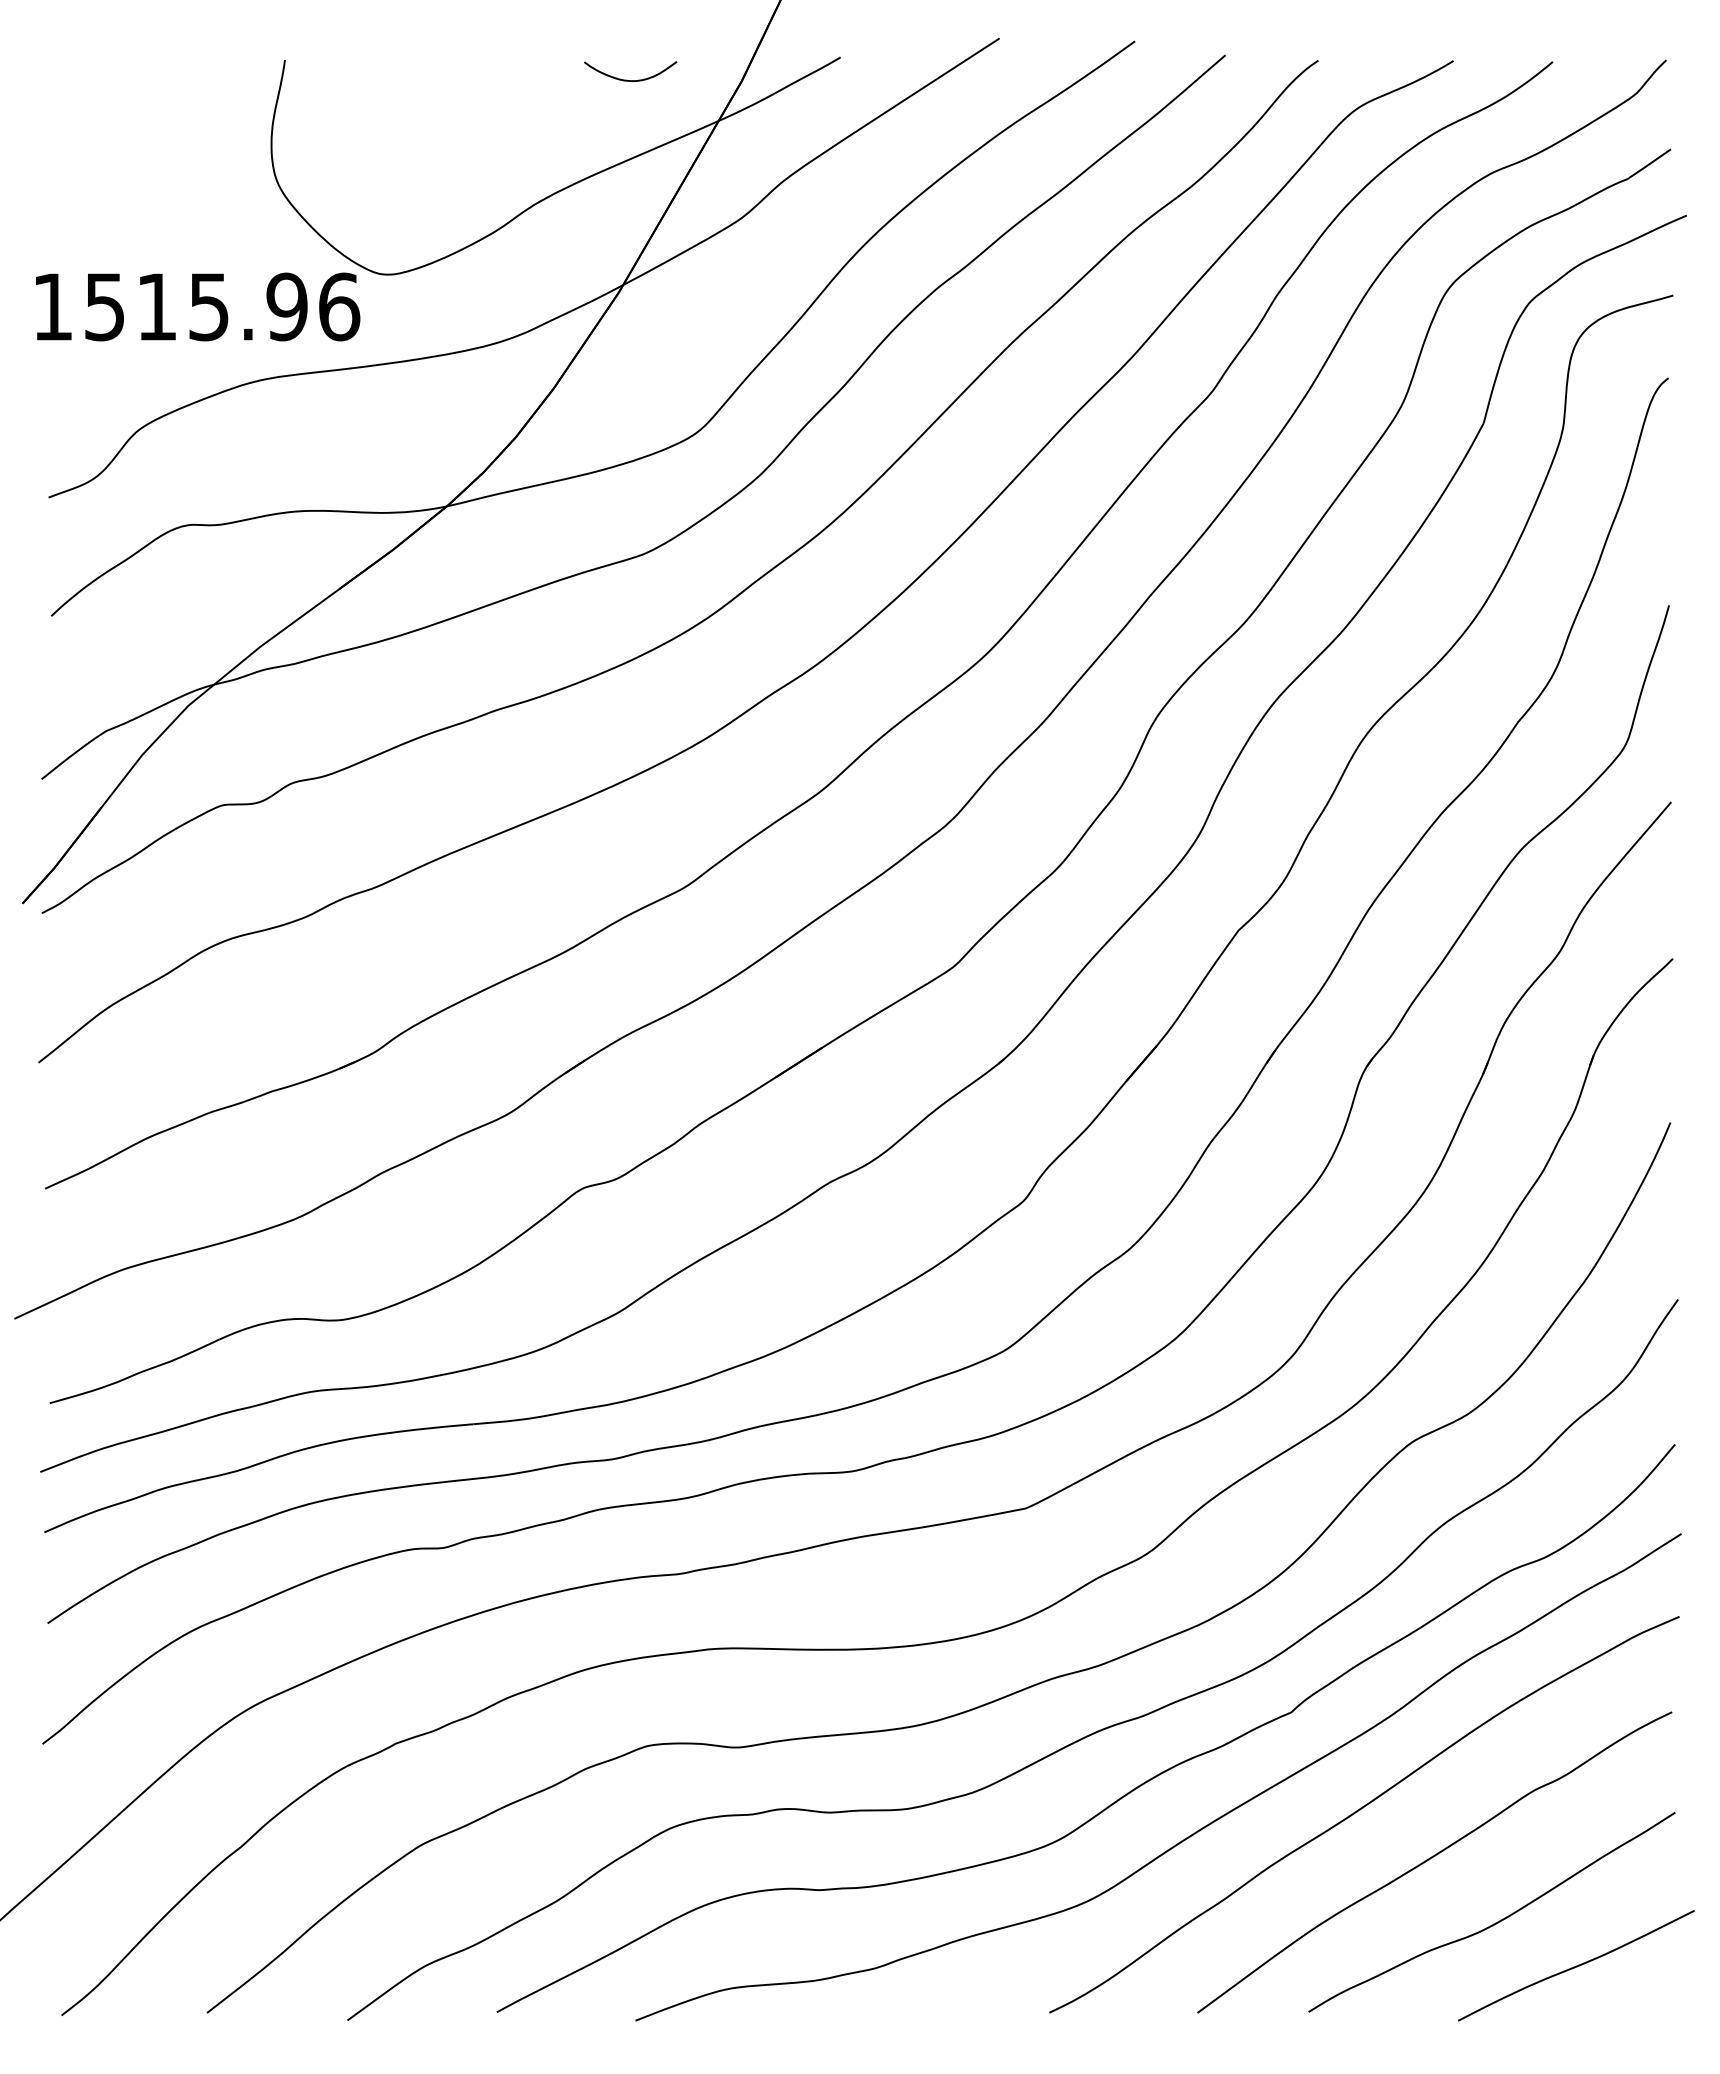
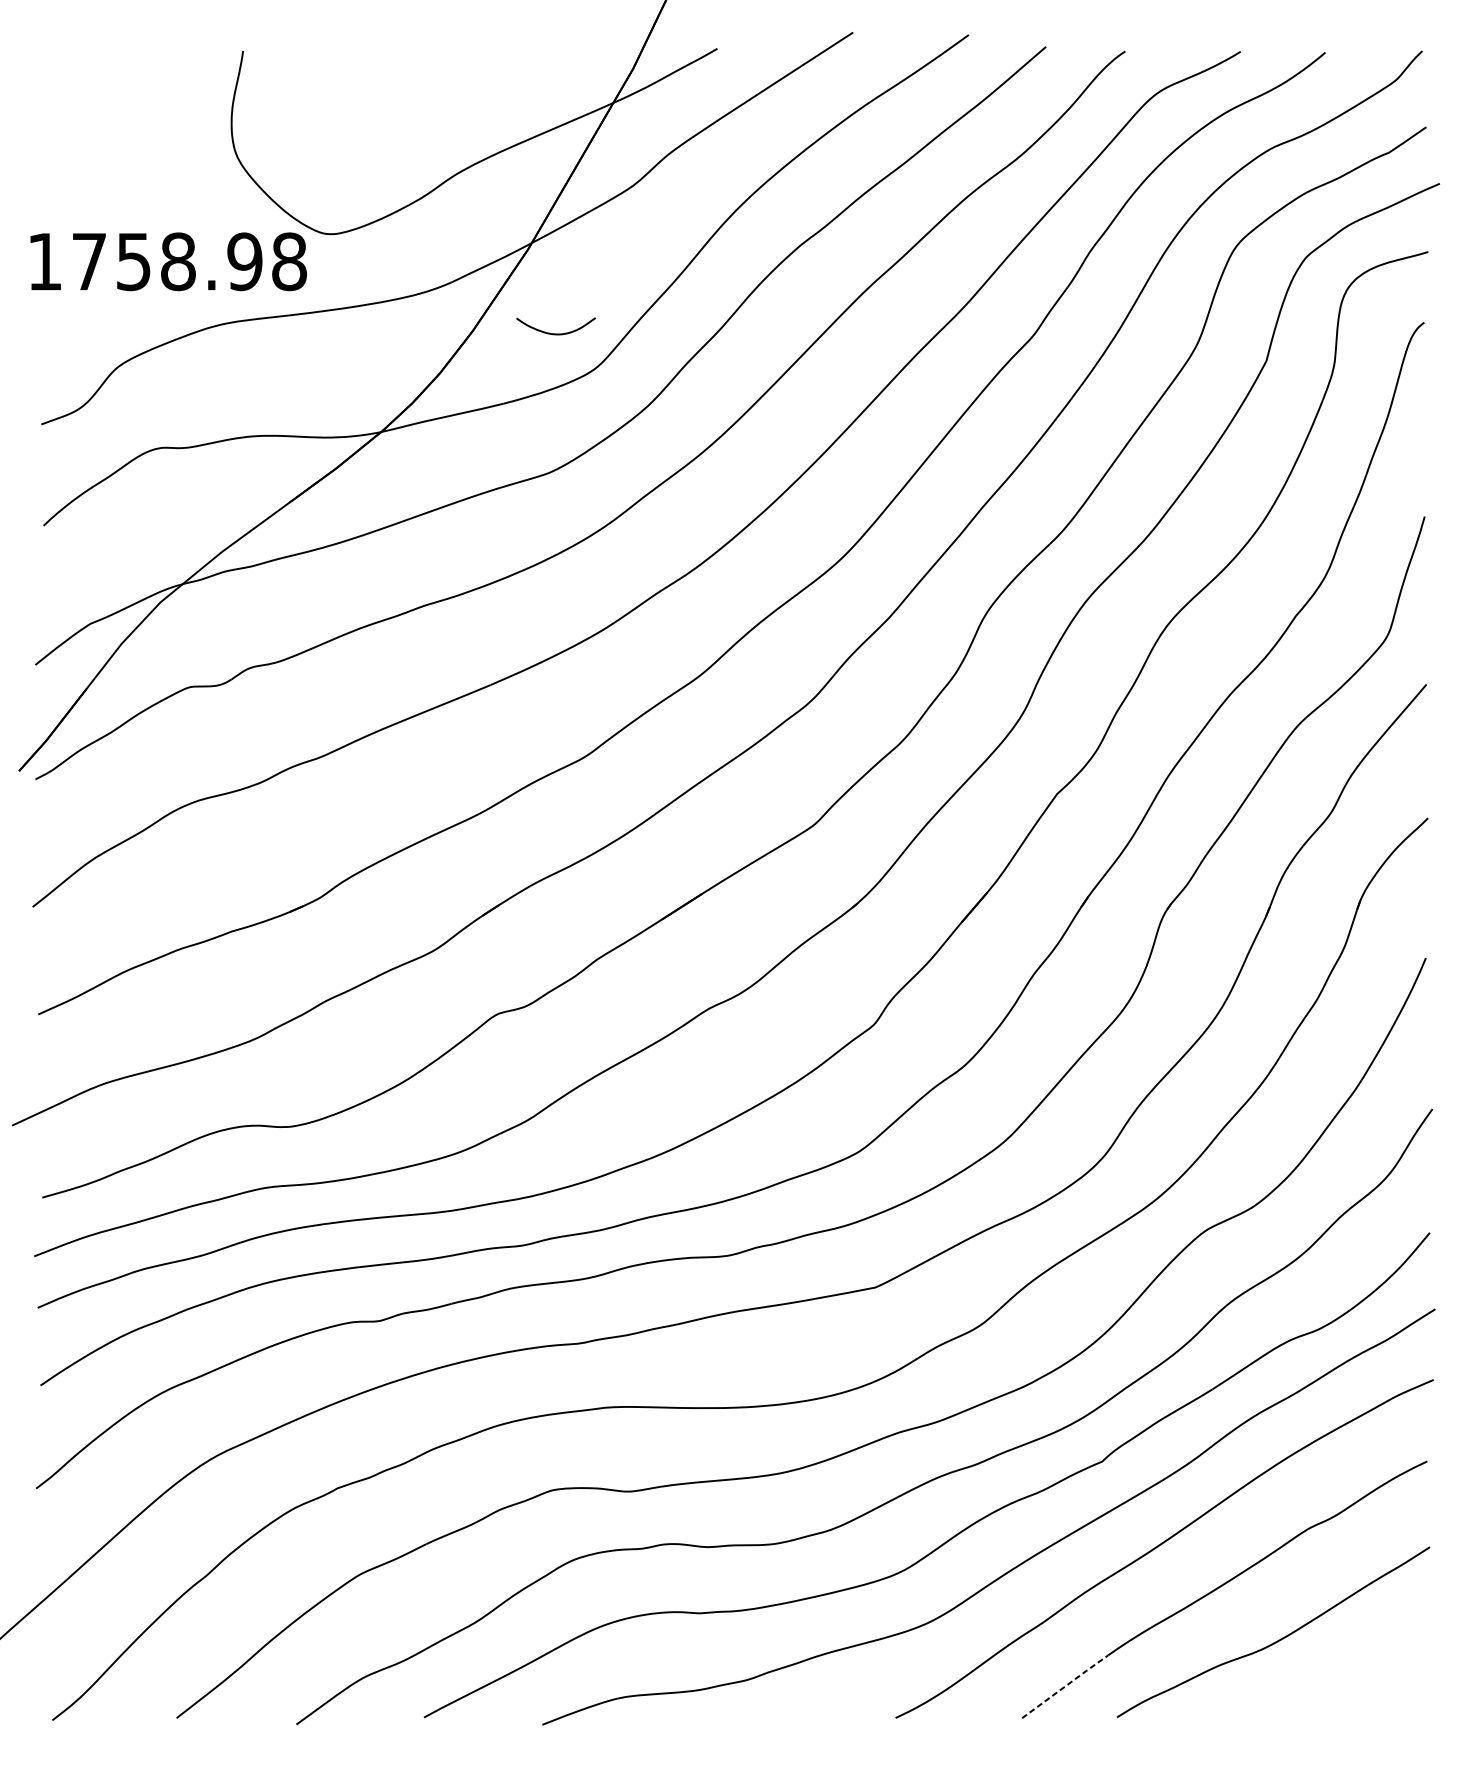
curve: (627, 79) -> (553, 333), moved
text: (222, 306) -> (189, 261), 1515.96 -> 1758.98
curve: (1576, 1965) -> (1345, 1677), removed
line: (1248, 1975) -> (1065, 1686), solid -> dashed

